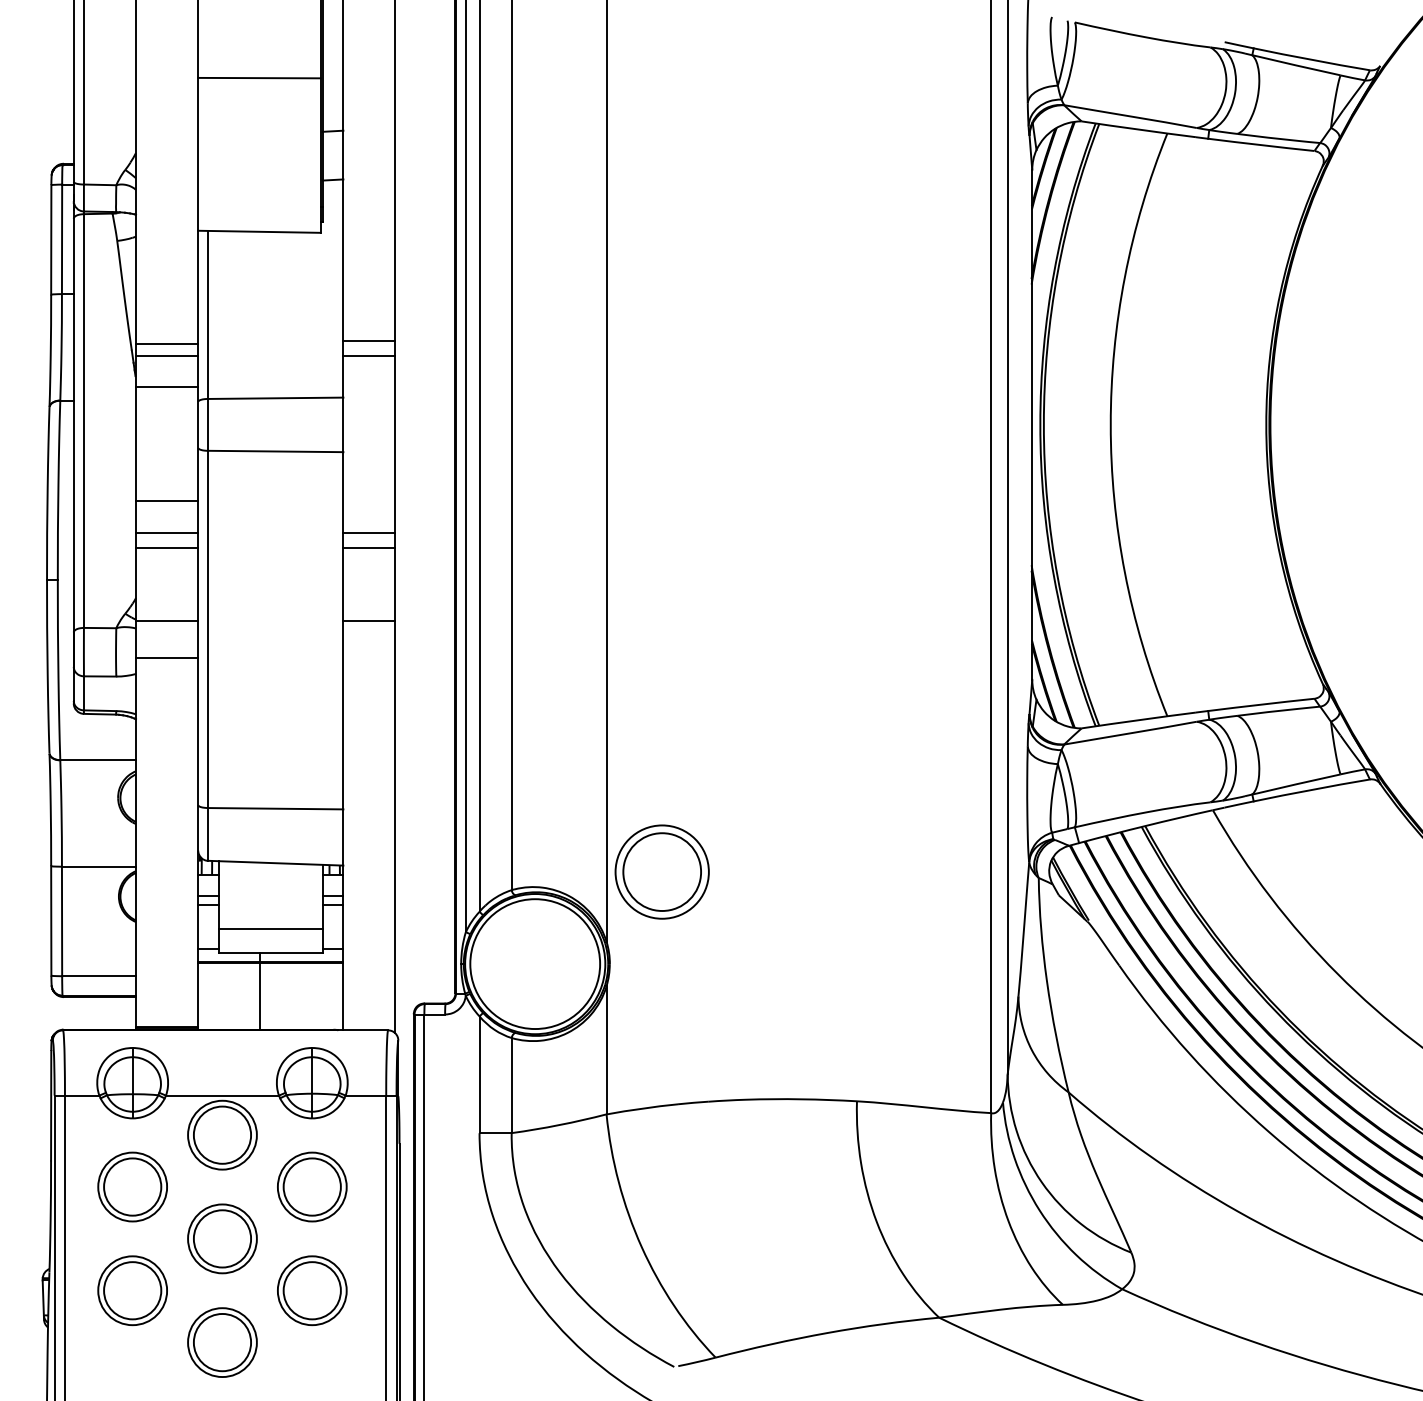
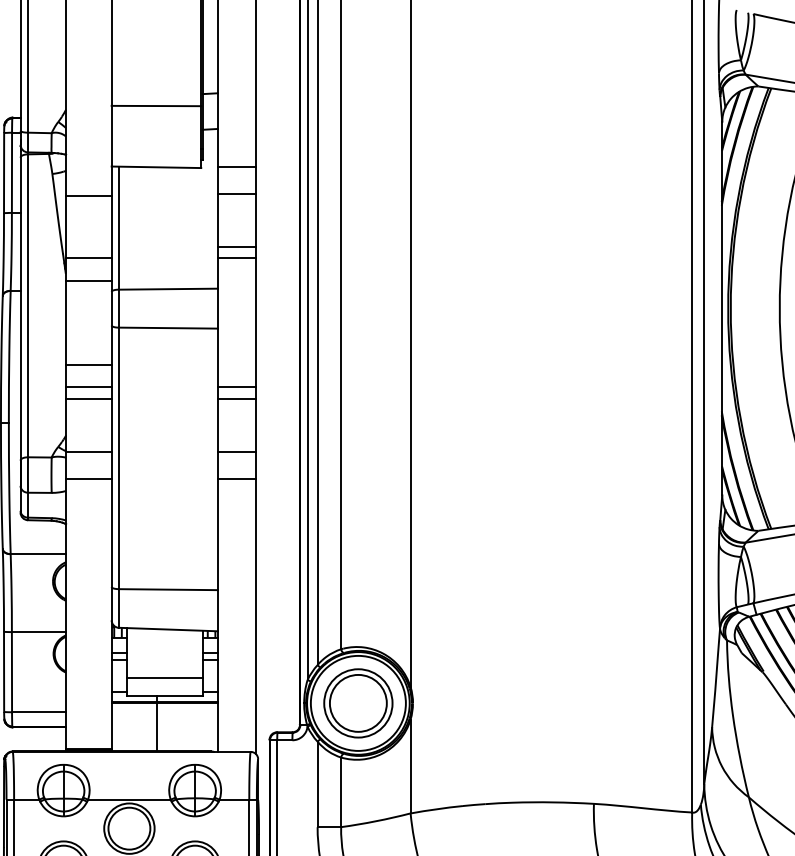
line: (259, 77) -> (156, 105), moved
line: (369, 231) -> (237, 167), added
line: (369, 267) -> (237, 193), added
line: (167, 344) -> (89, 196), moved
line: (369, 657) -> (237, 478), added
part: (661, 871) -> (357, 702), moved

